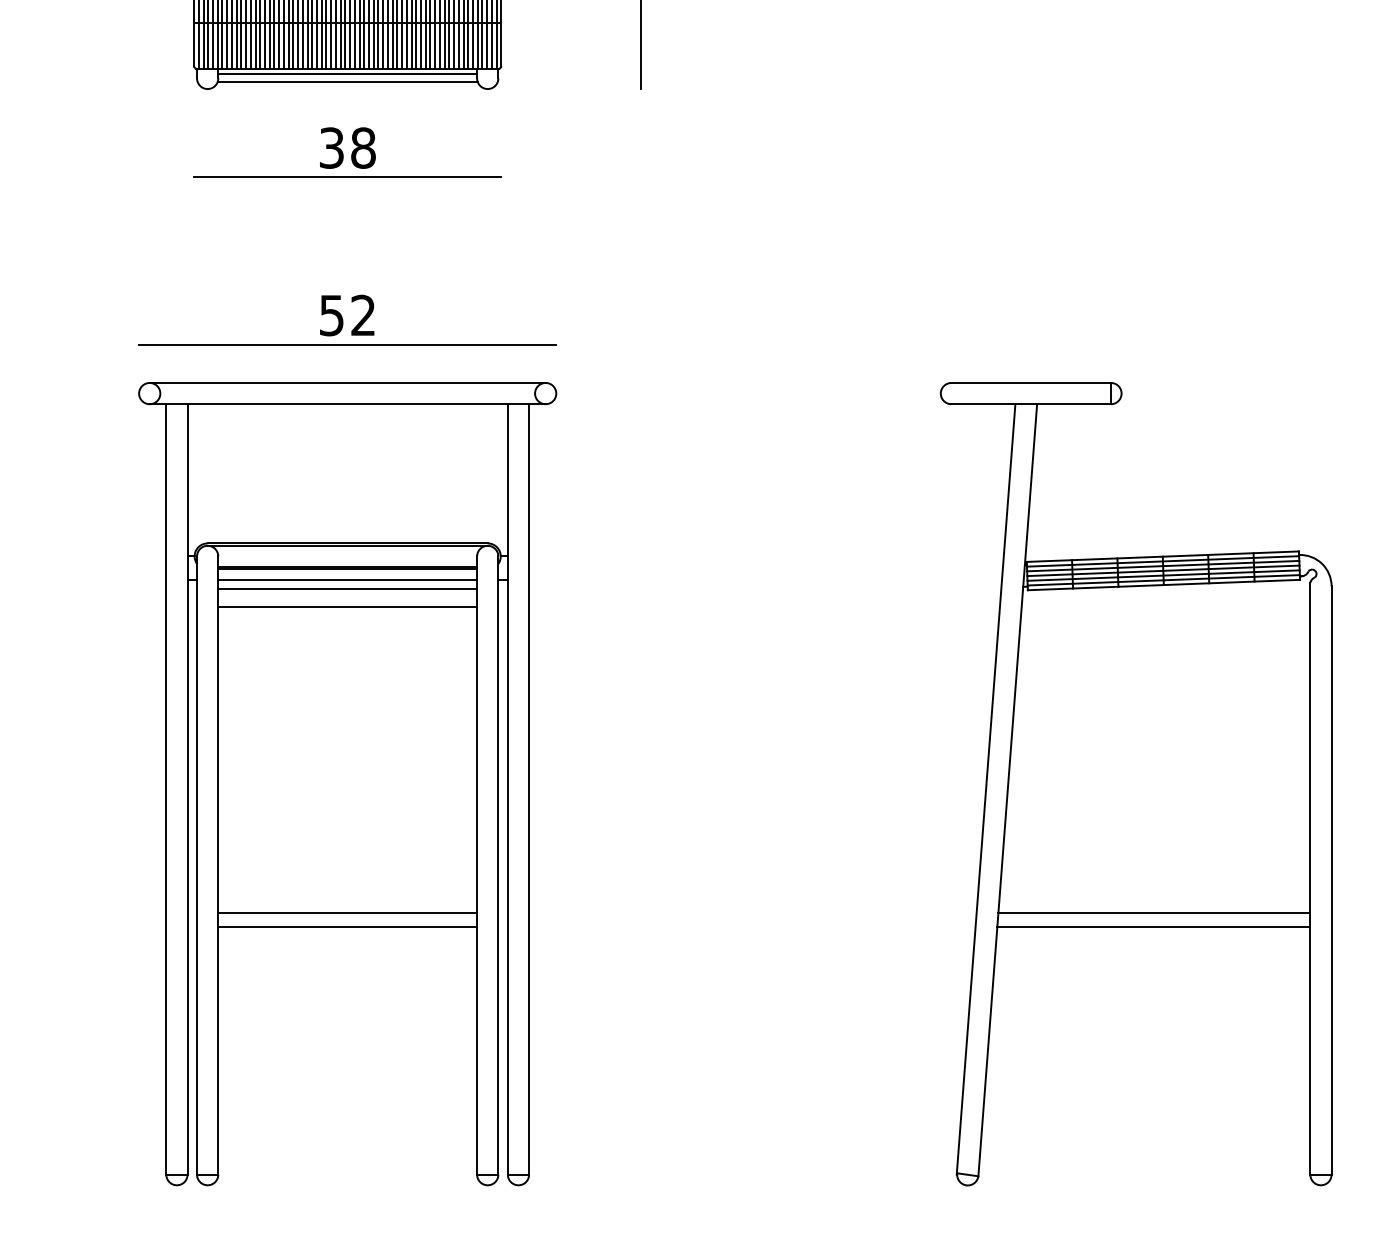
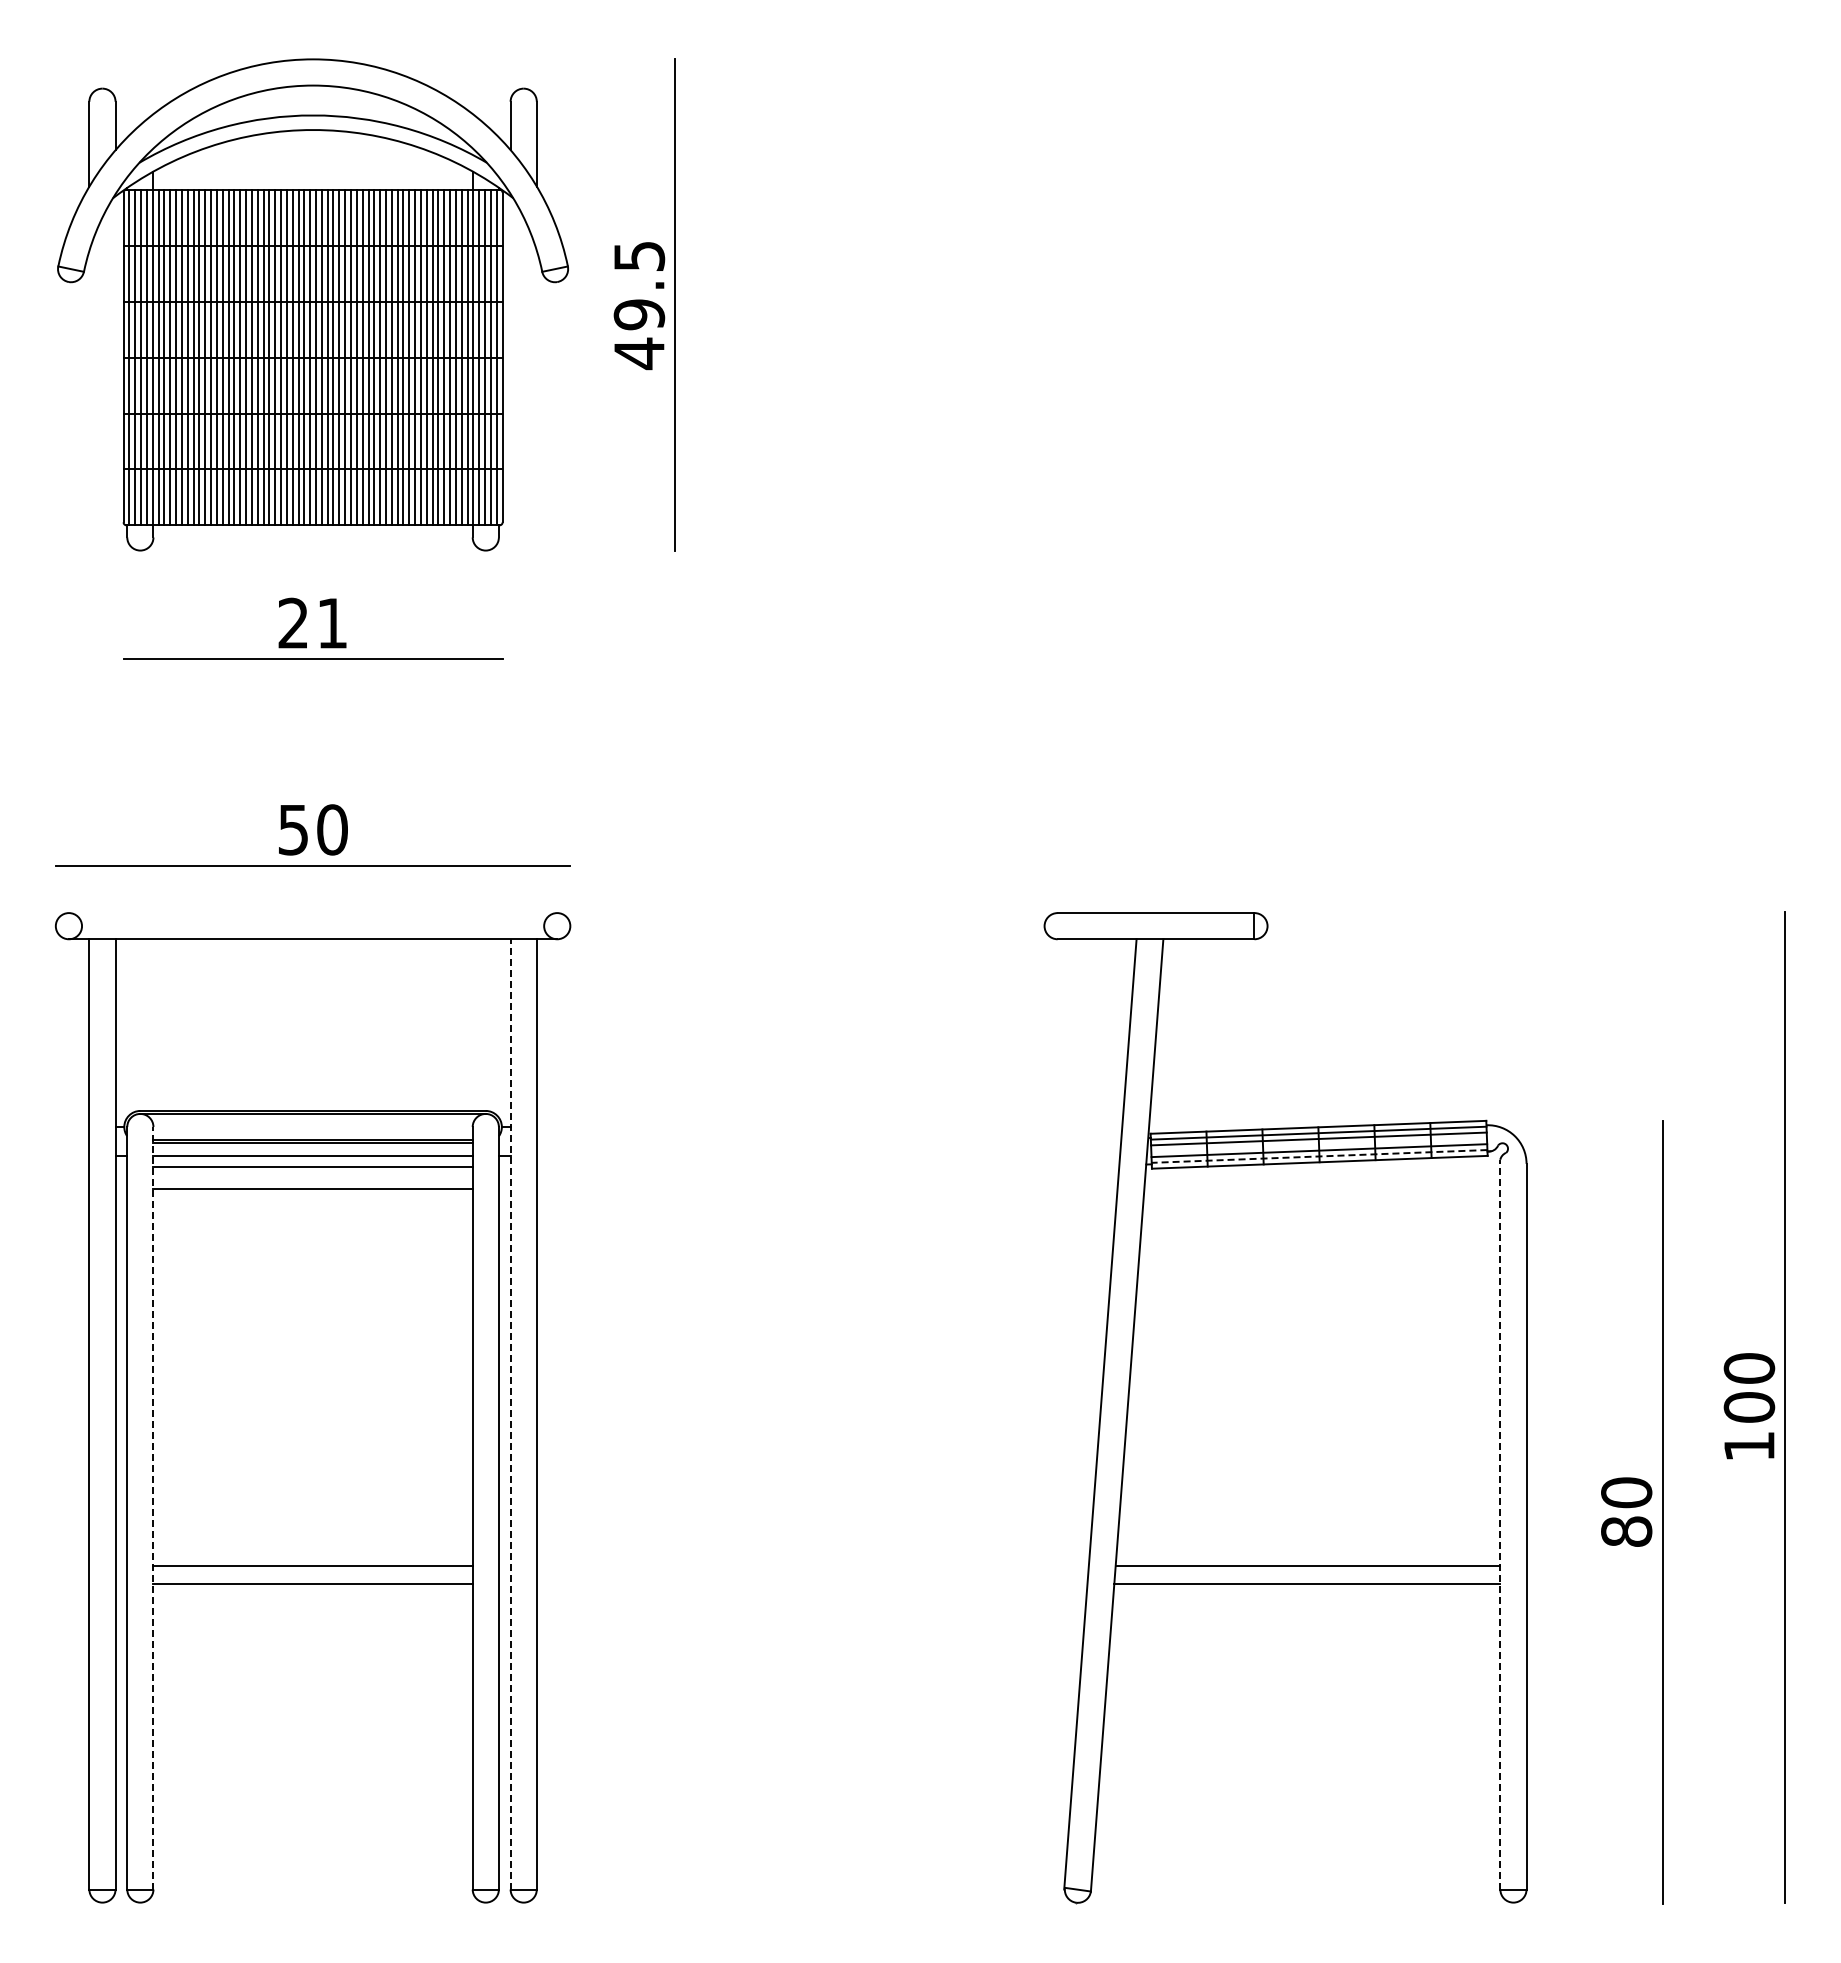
line: (347, 74) -> (312, 532), removed
line: (347, 82) -> (312, 542), removed
text: (347, 148) -> (312, 623), 38 -> 21
text: (363, 315) -> (332, 829), 52 -> 50
line: (347, 383) -> (312, 913), removed
line: (1162, 570) -> (1318, 1144), removed
line: (1163, 580) -> (1319, 1156), solid -> dashed
line: (507, 788) -> (510, 1413), solid -> dashed
line: (218, 864) -> (153, 1507), solid -> dashed
line: (1310, 878) -> (1500, 1524), solid -> dashed

